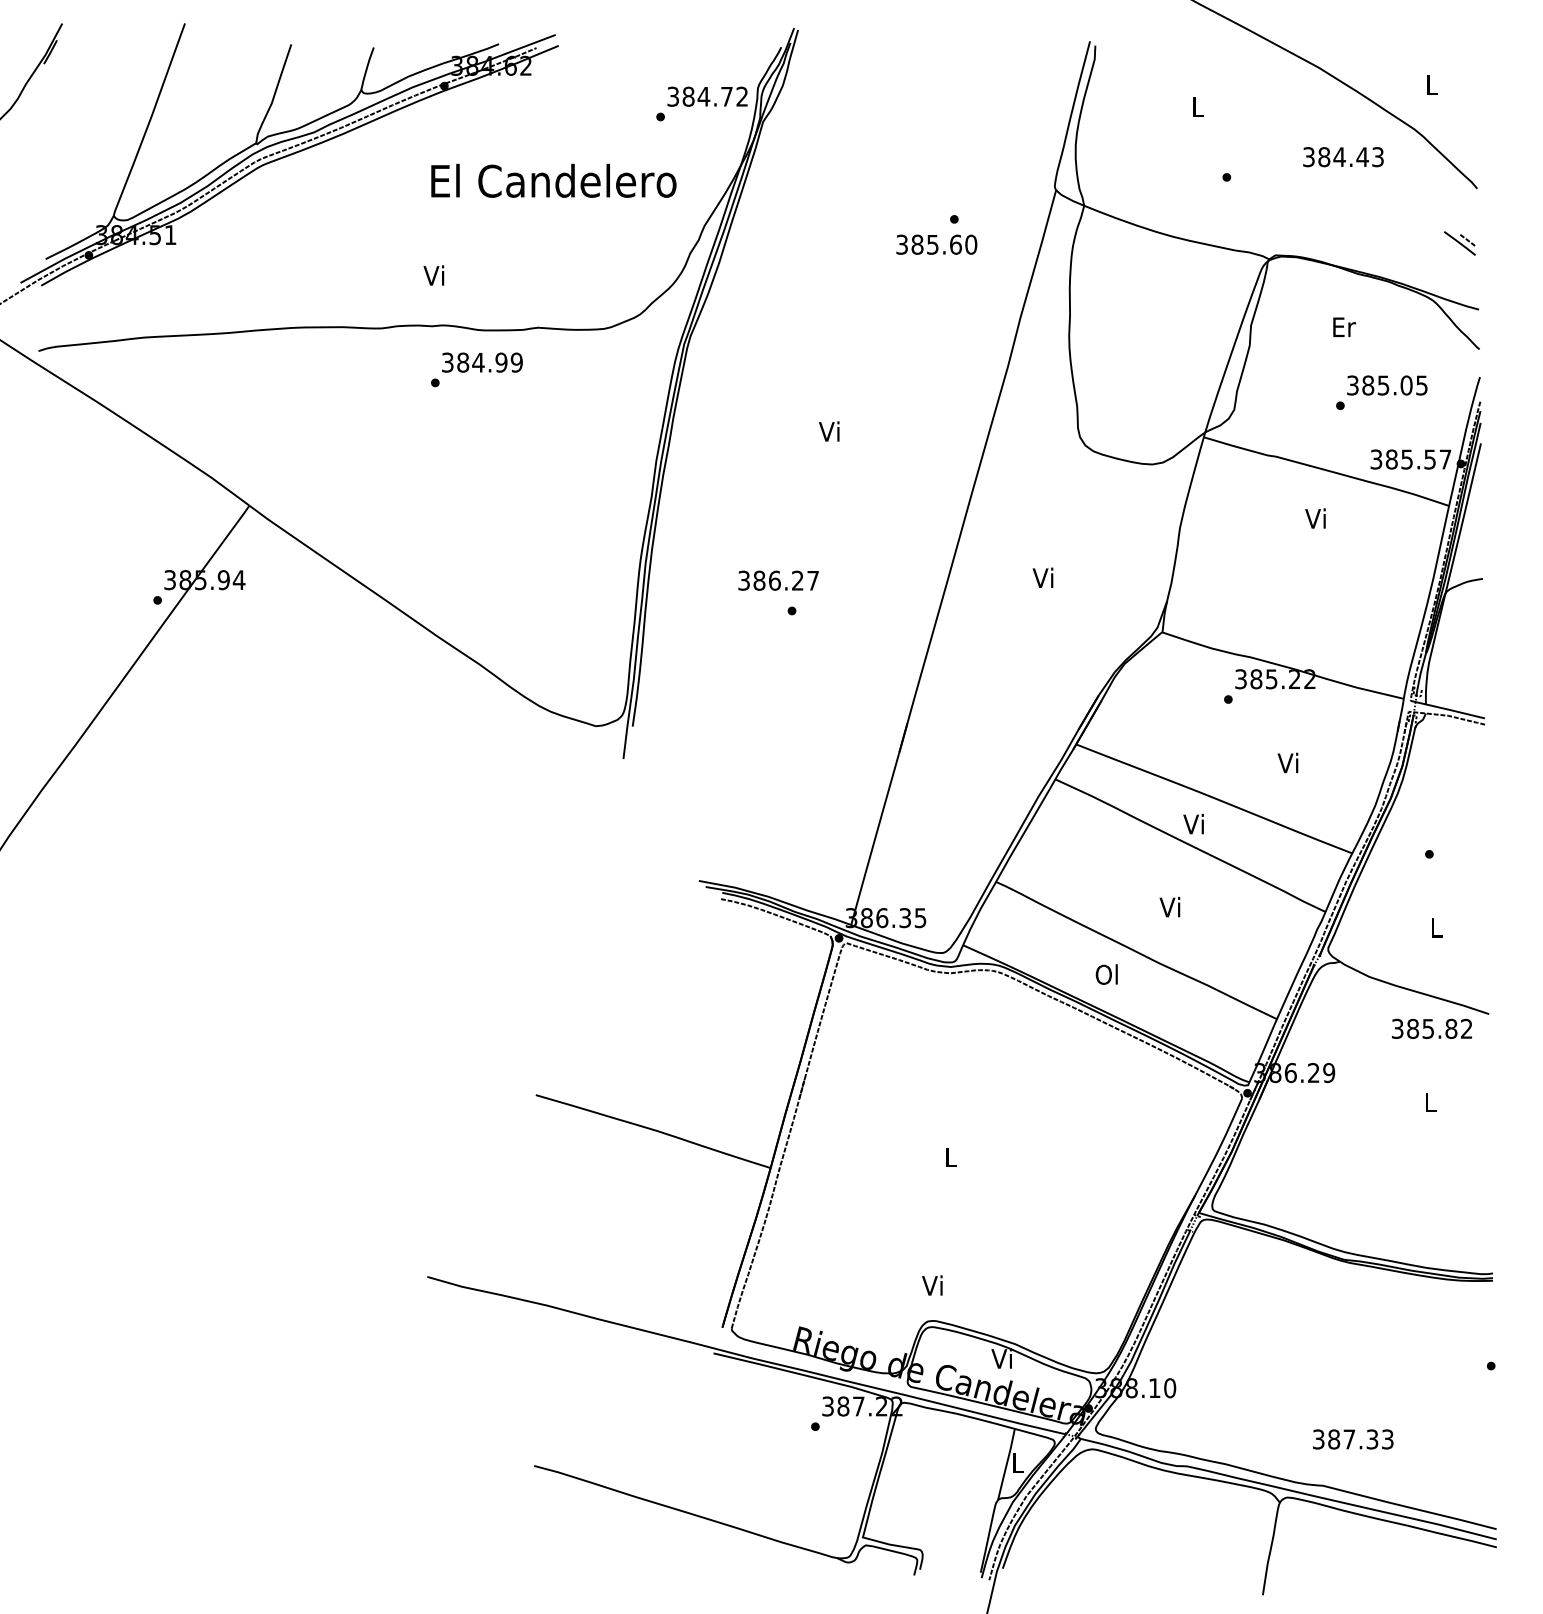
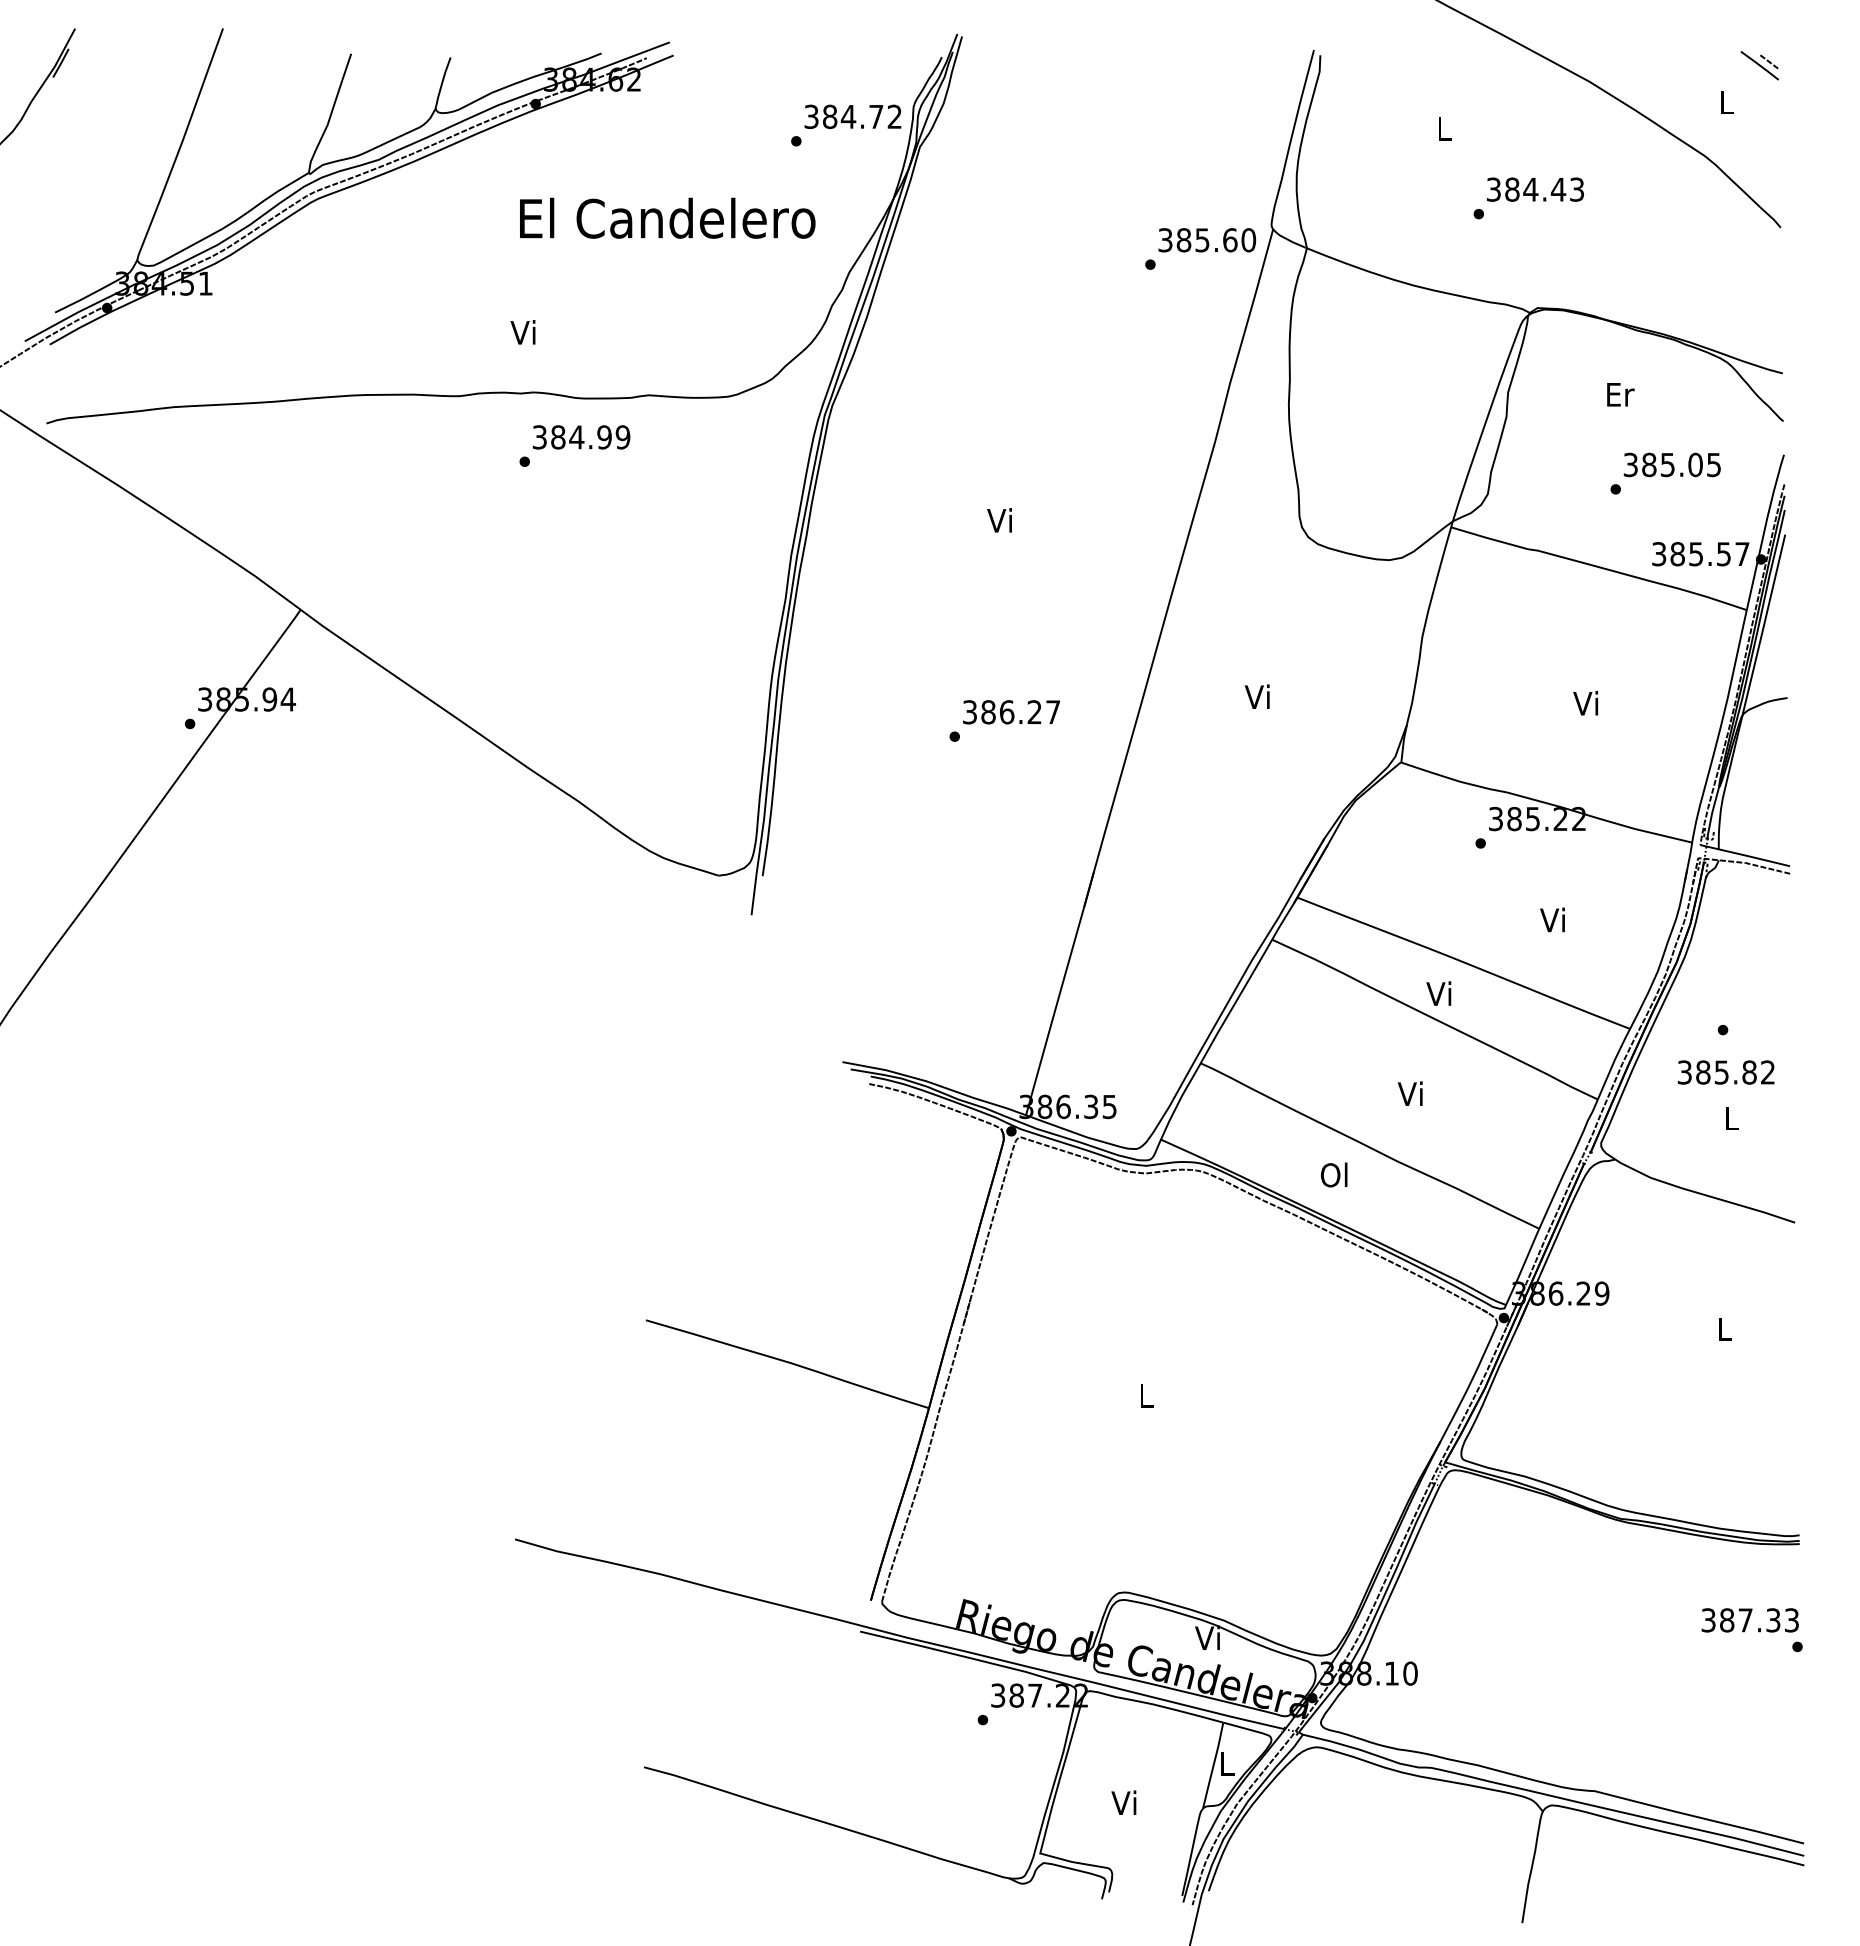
text: (1343, 157) -> (1535, 189), moved
part: (1459, 243) -> (1759, 65), moved
text: (937, 244) -> (1207, 240), moved
text: (1315, 518) -> (1585, 703), moved
text: (778, 580) -> (1011, 712), moved
text: (1431, 1028) -> (1725, 1072), moved
text: (932, 1285) -> (1123, 1802), moved
text: (1352, 1439) -> (1749, 1620), moved

